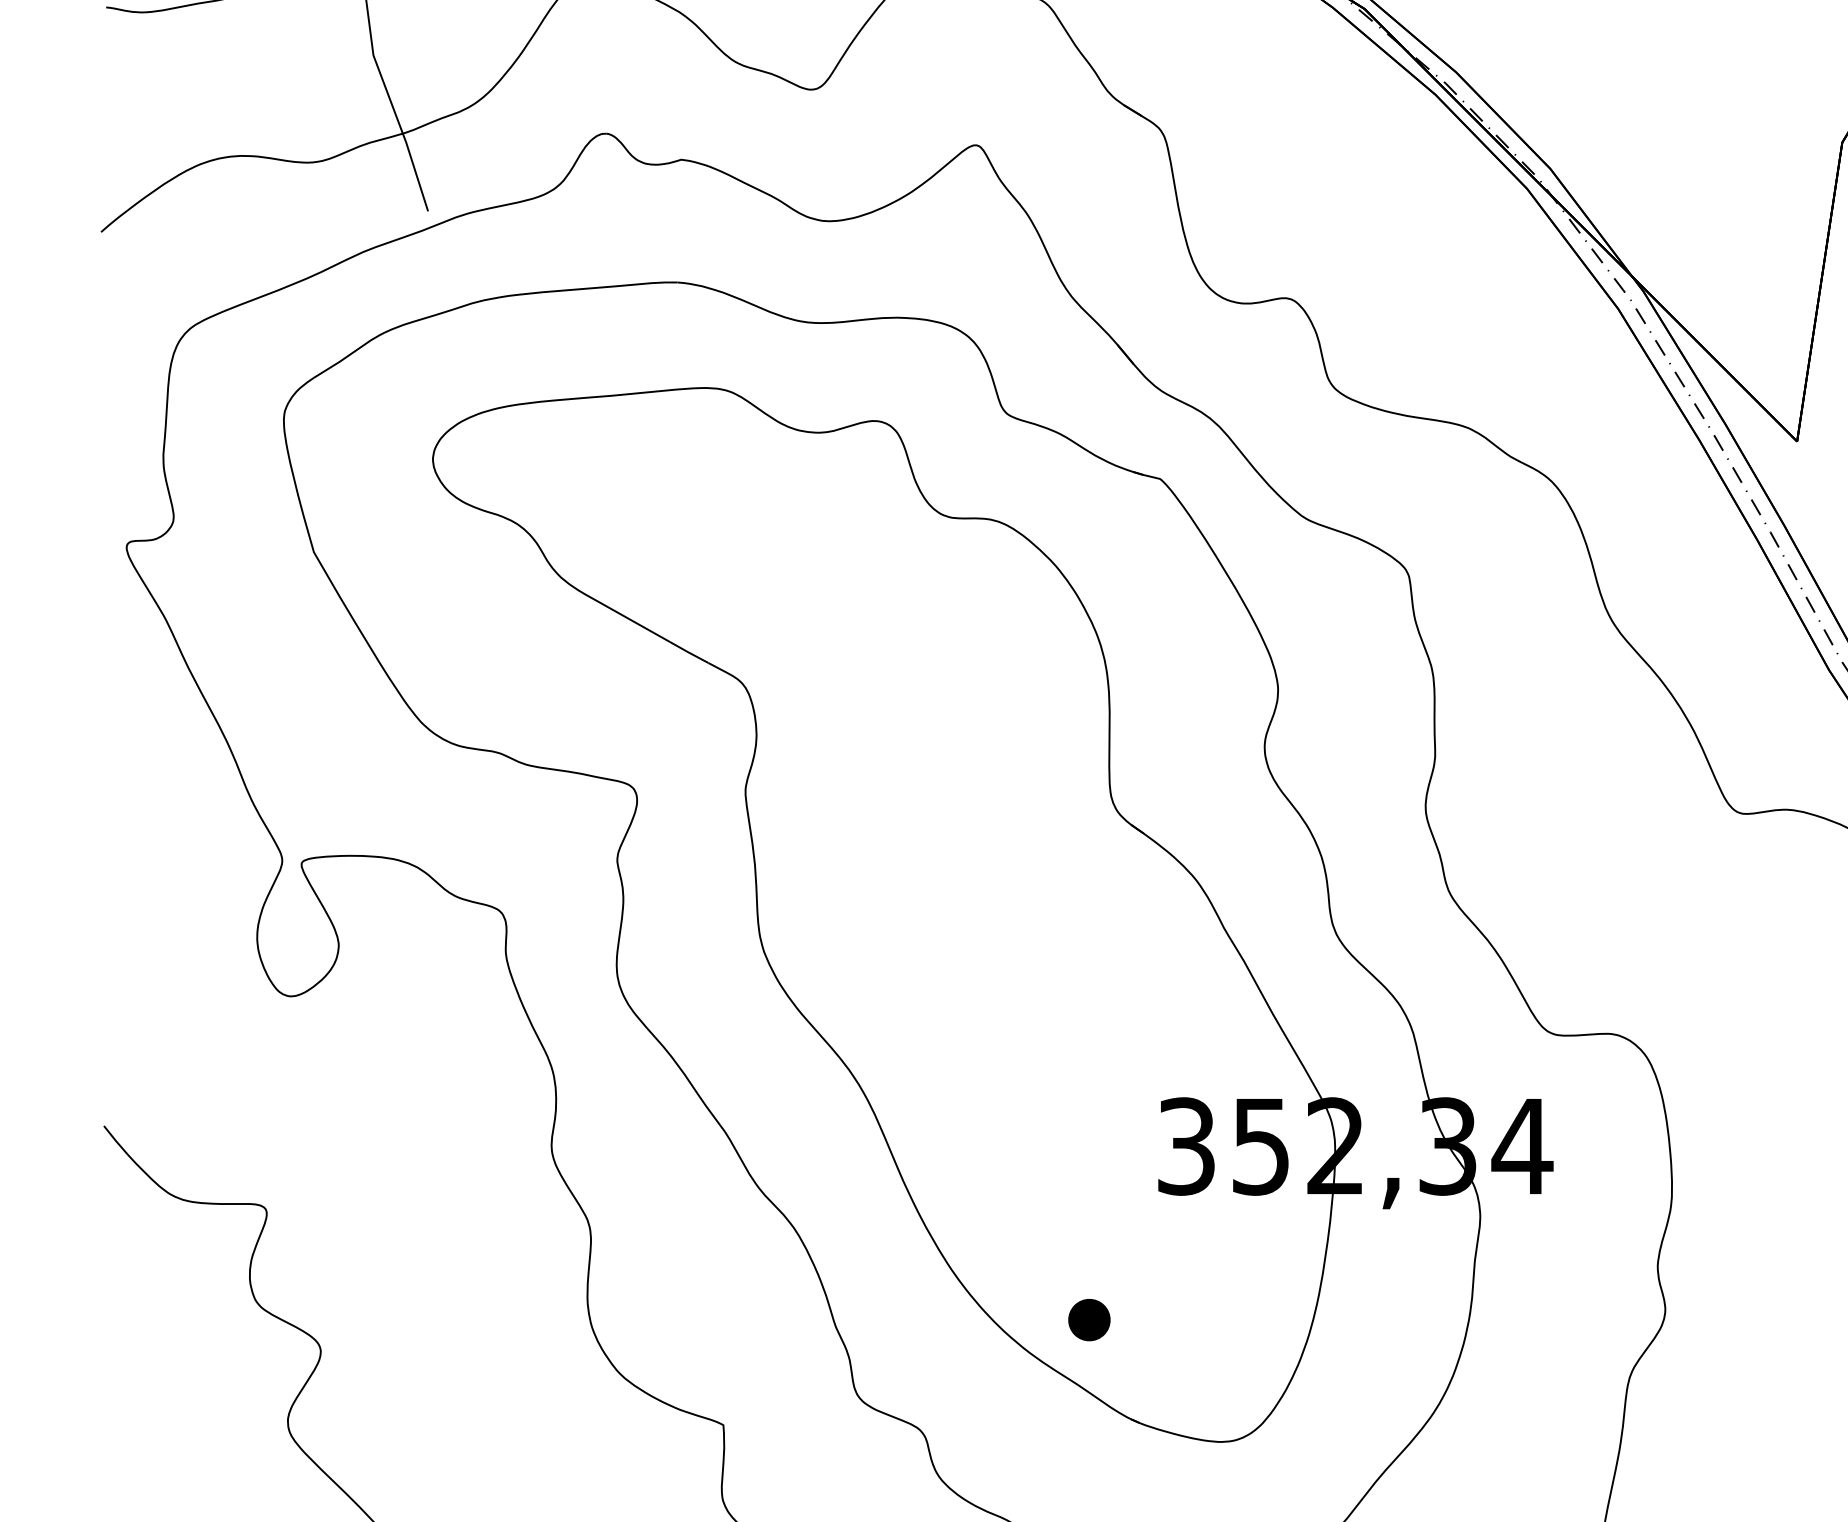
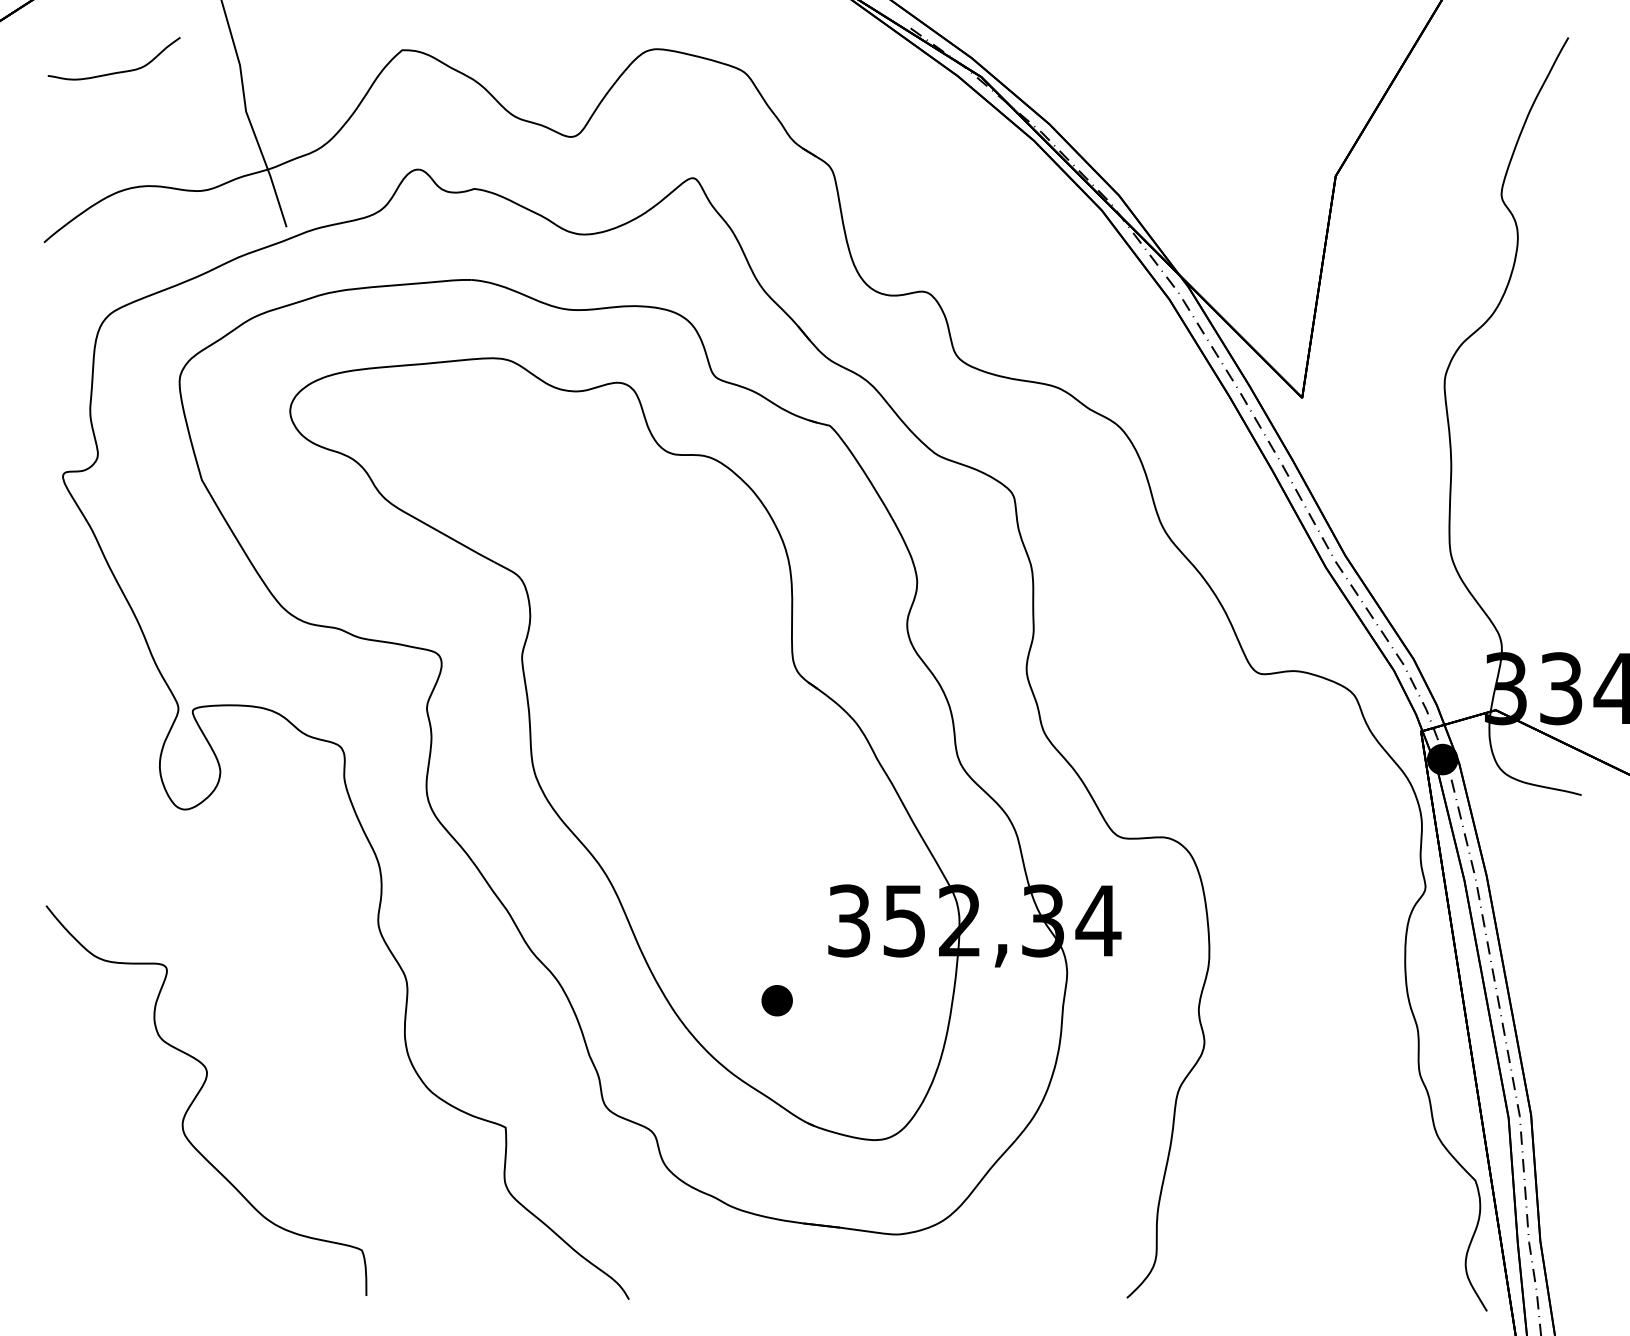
part: (1088, 1319) -> (776, 1000), moved

